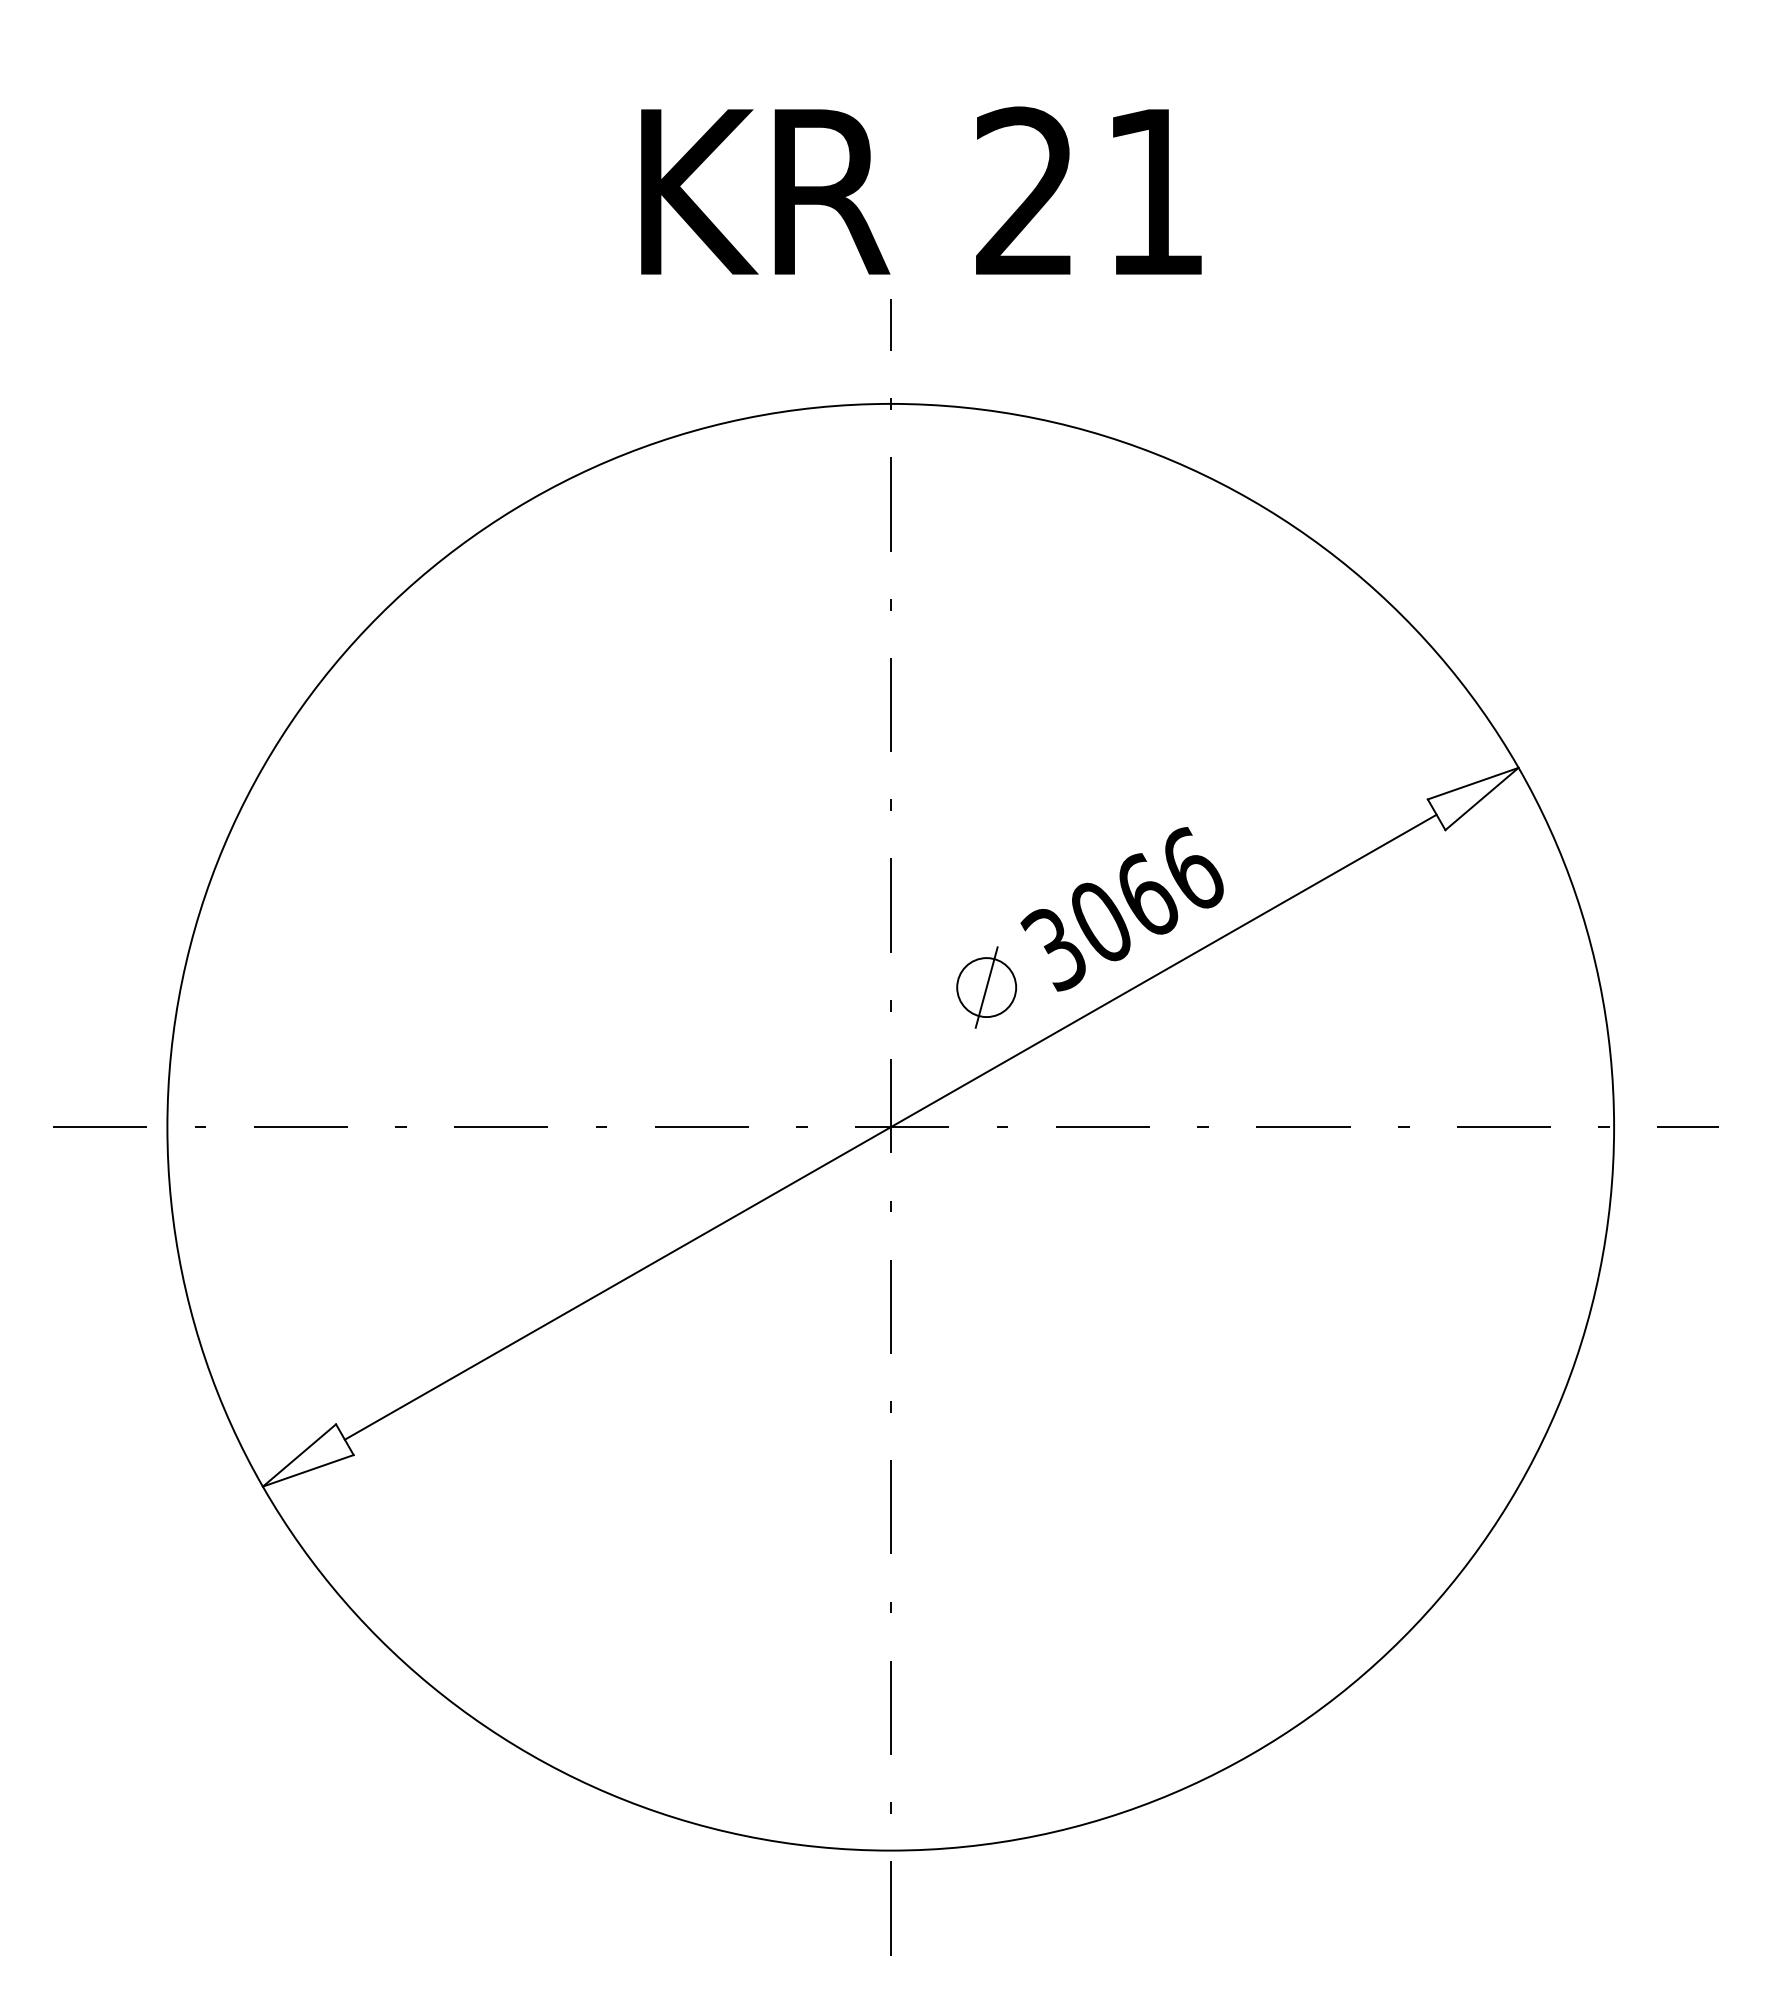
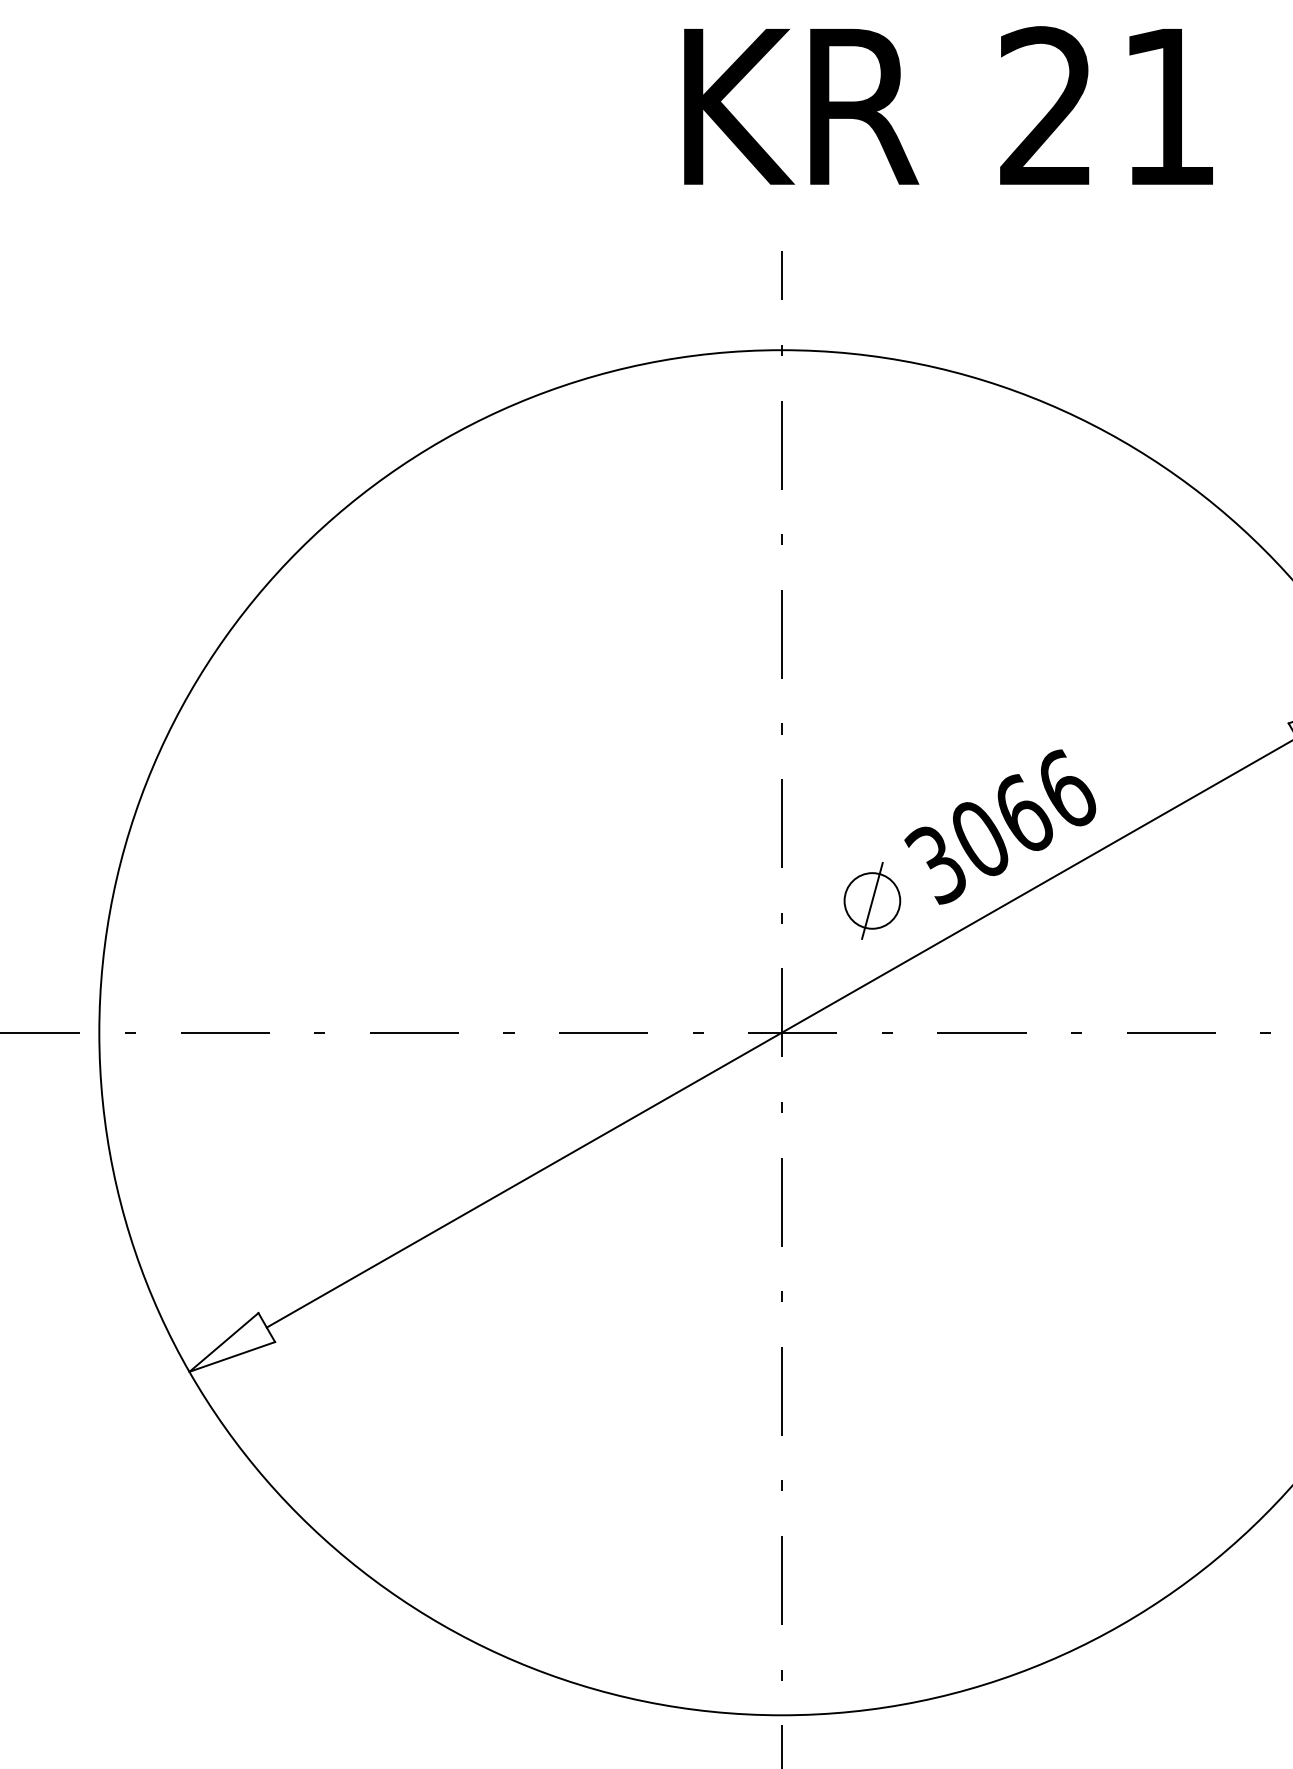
text: (921, 190) -> (948, 105), moved

